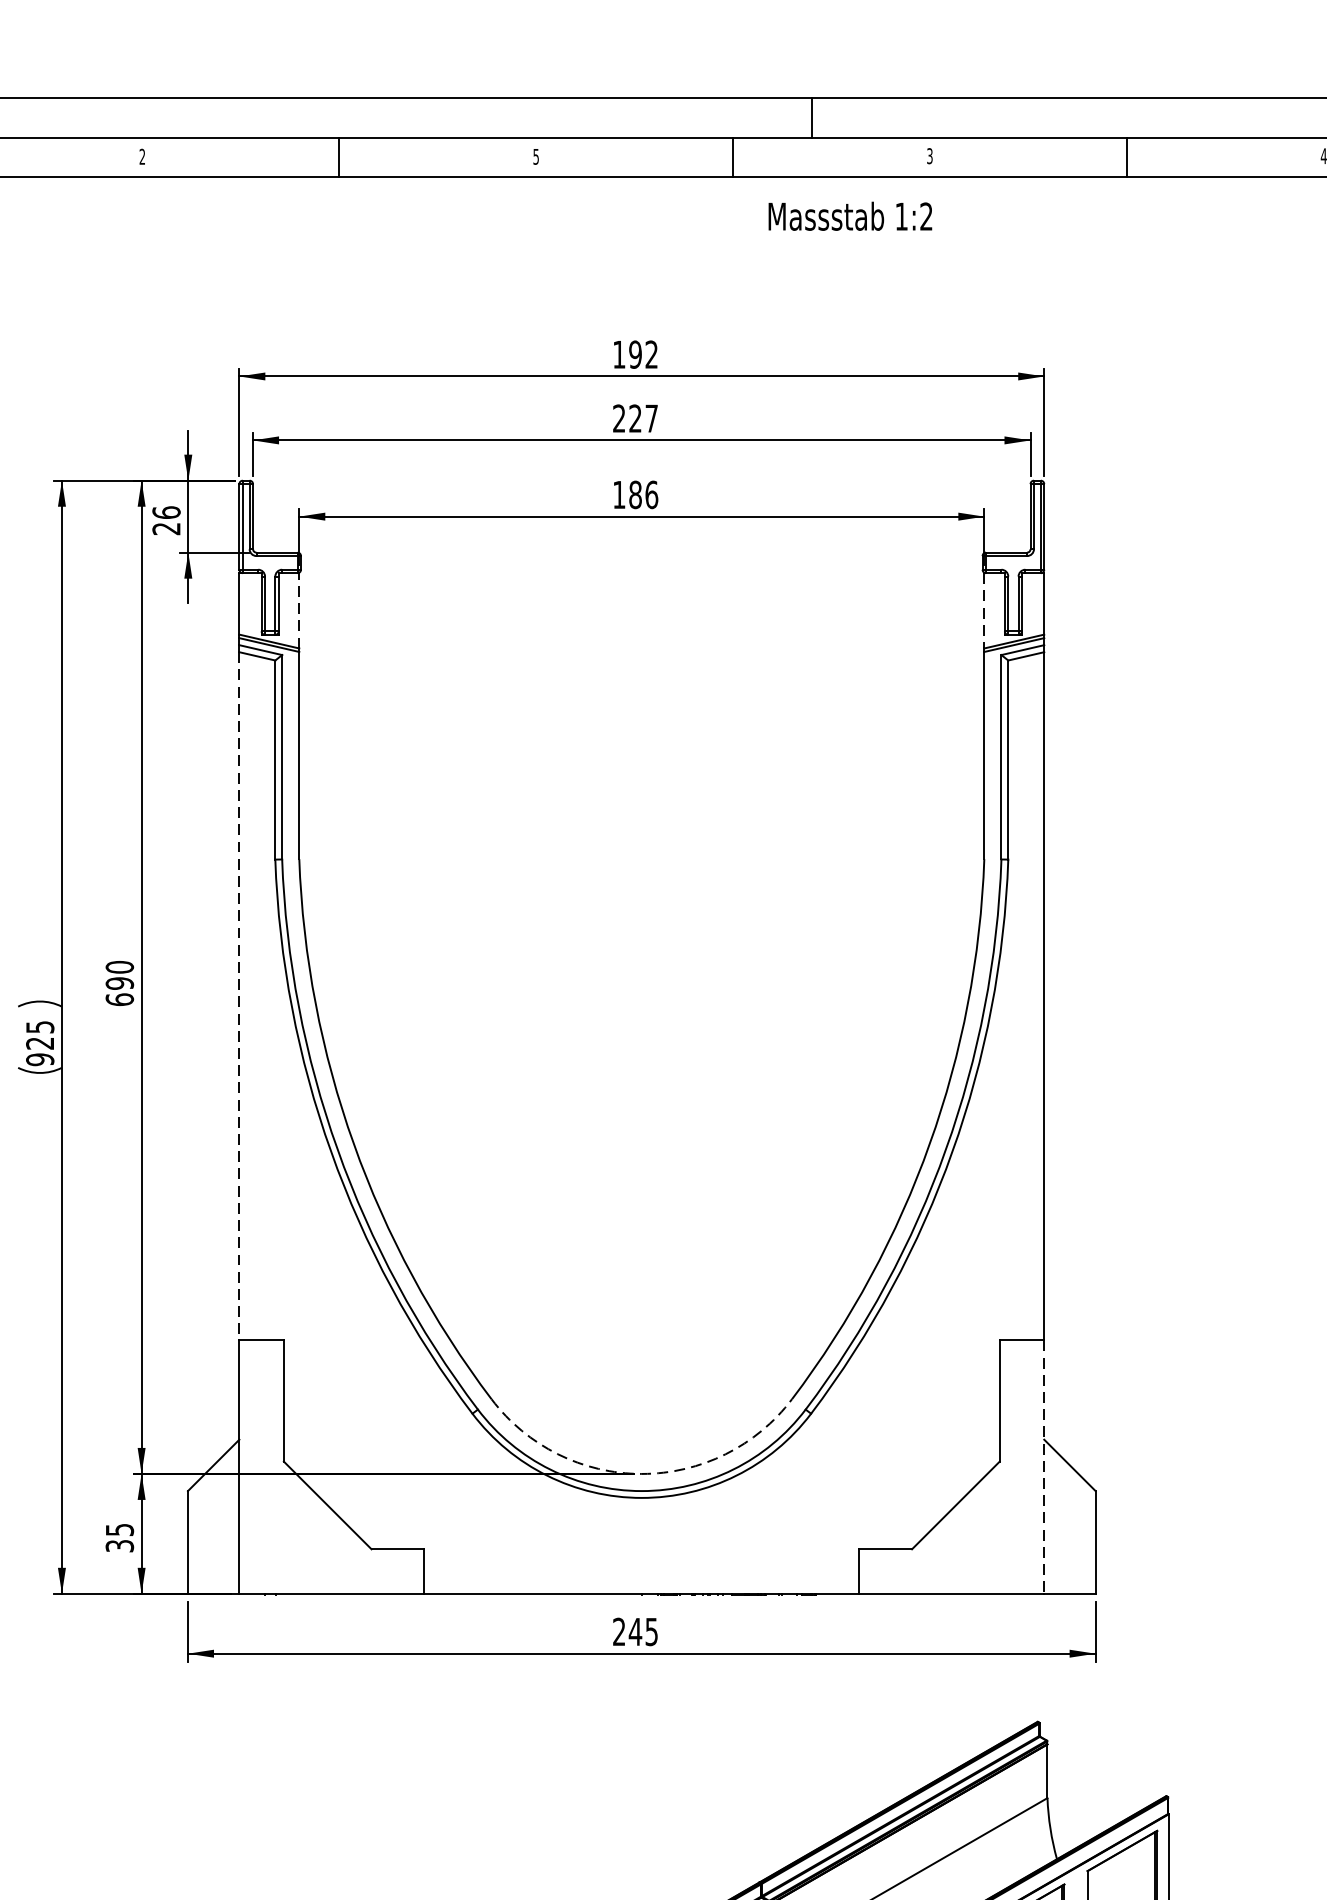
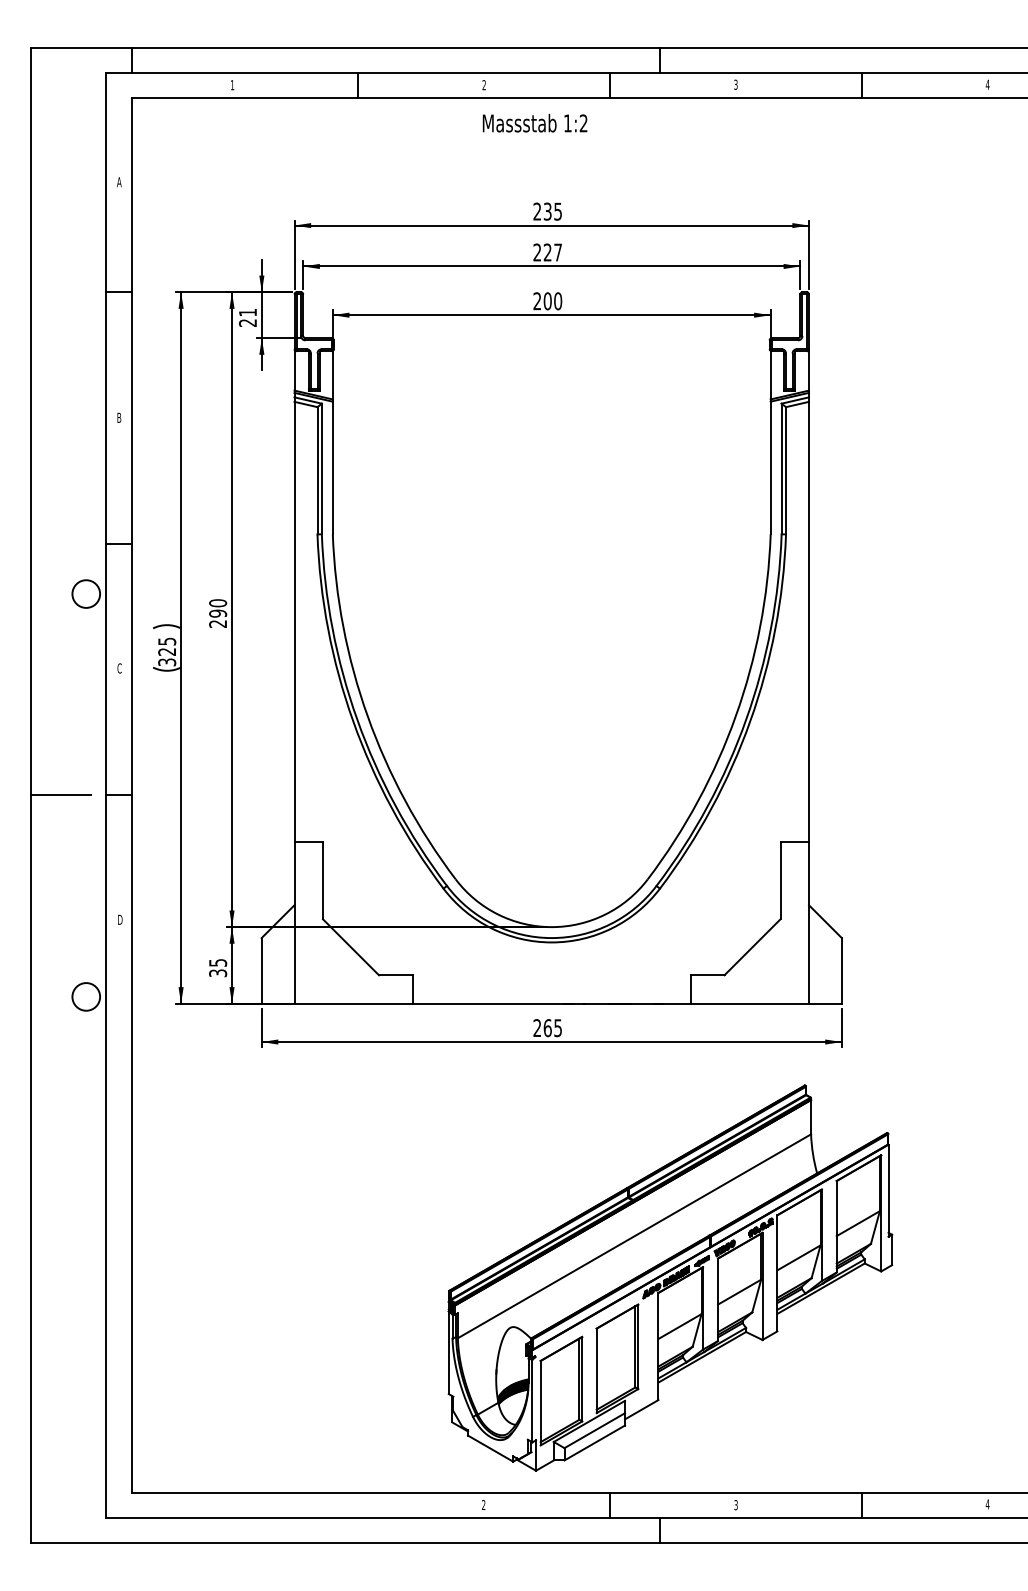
text: (142, 155) -> (232, 84), 2 -> 1
text: (535, 157) -> (483, 85), 5 -> 2
text: (849, 216) -> (534, 123), moved
text: (635, 354) -> (547, 211), 192 -> 235
text: (635, 493) -> (547, 300), 186 -> 200
text: (165, 512) -> (247, 312), 26 -> 21
line: (298, 609) -> (332, 374), dashed -> solid
line: (983, 610) -> (770, 375), dashed -> solid
line: (239, 995) -> (294, 621), dashed -> solid
text: (120, 998) -> (218, 623), 690 -> 290
text: (39, 1059) -> (166, 662), 925 -> 325
line: (1045, 1468) -> (809, 923), dashed -> solid
arc: (641, 1474) -> (551, 927), dashed -> solid
text: (635, 1632) -> (547, 1028), 245 -> 265

